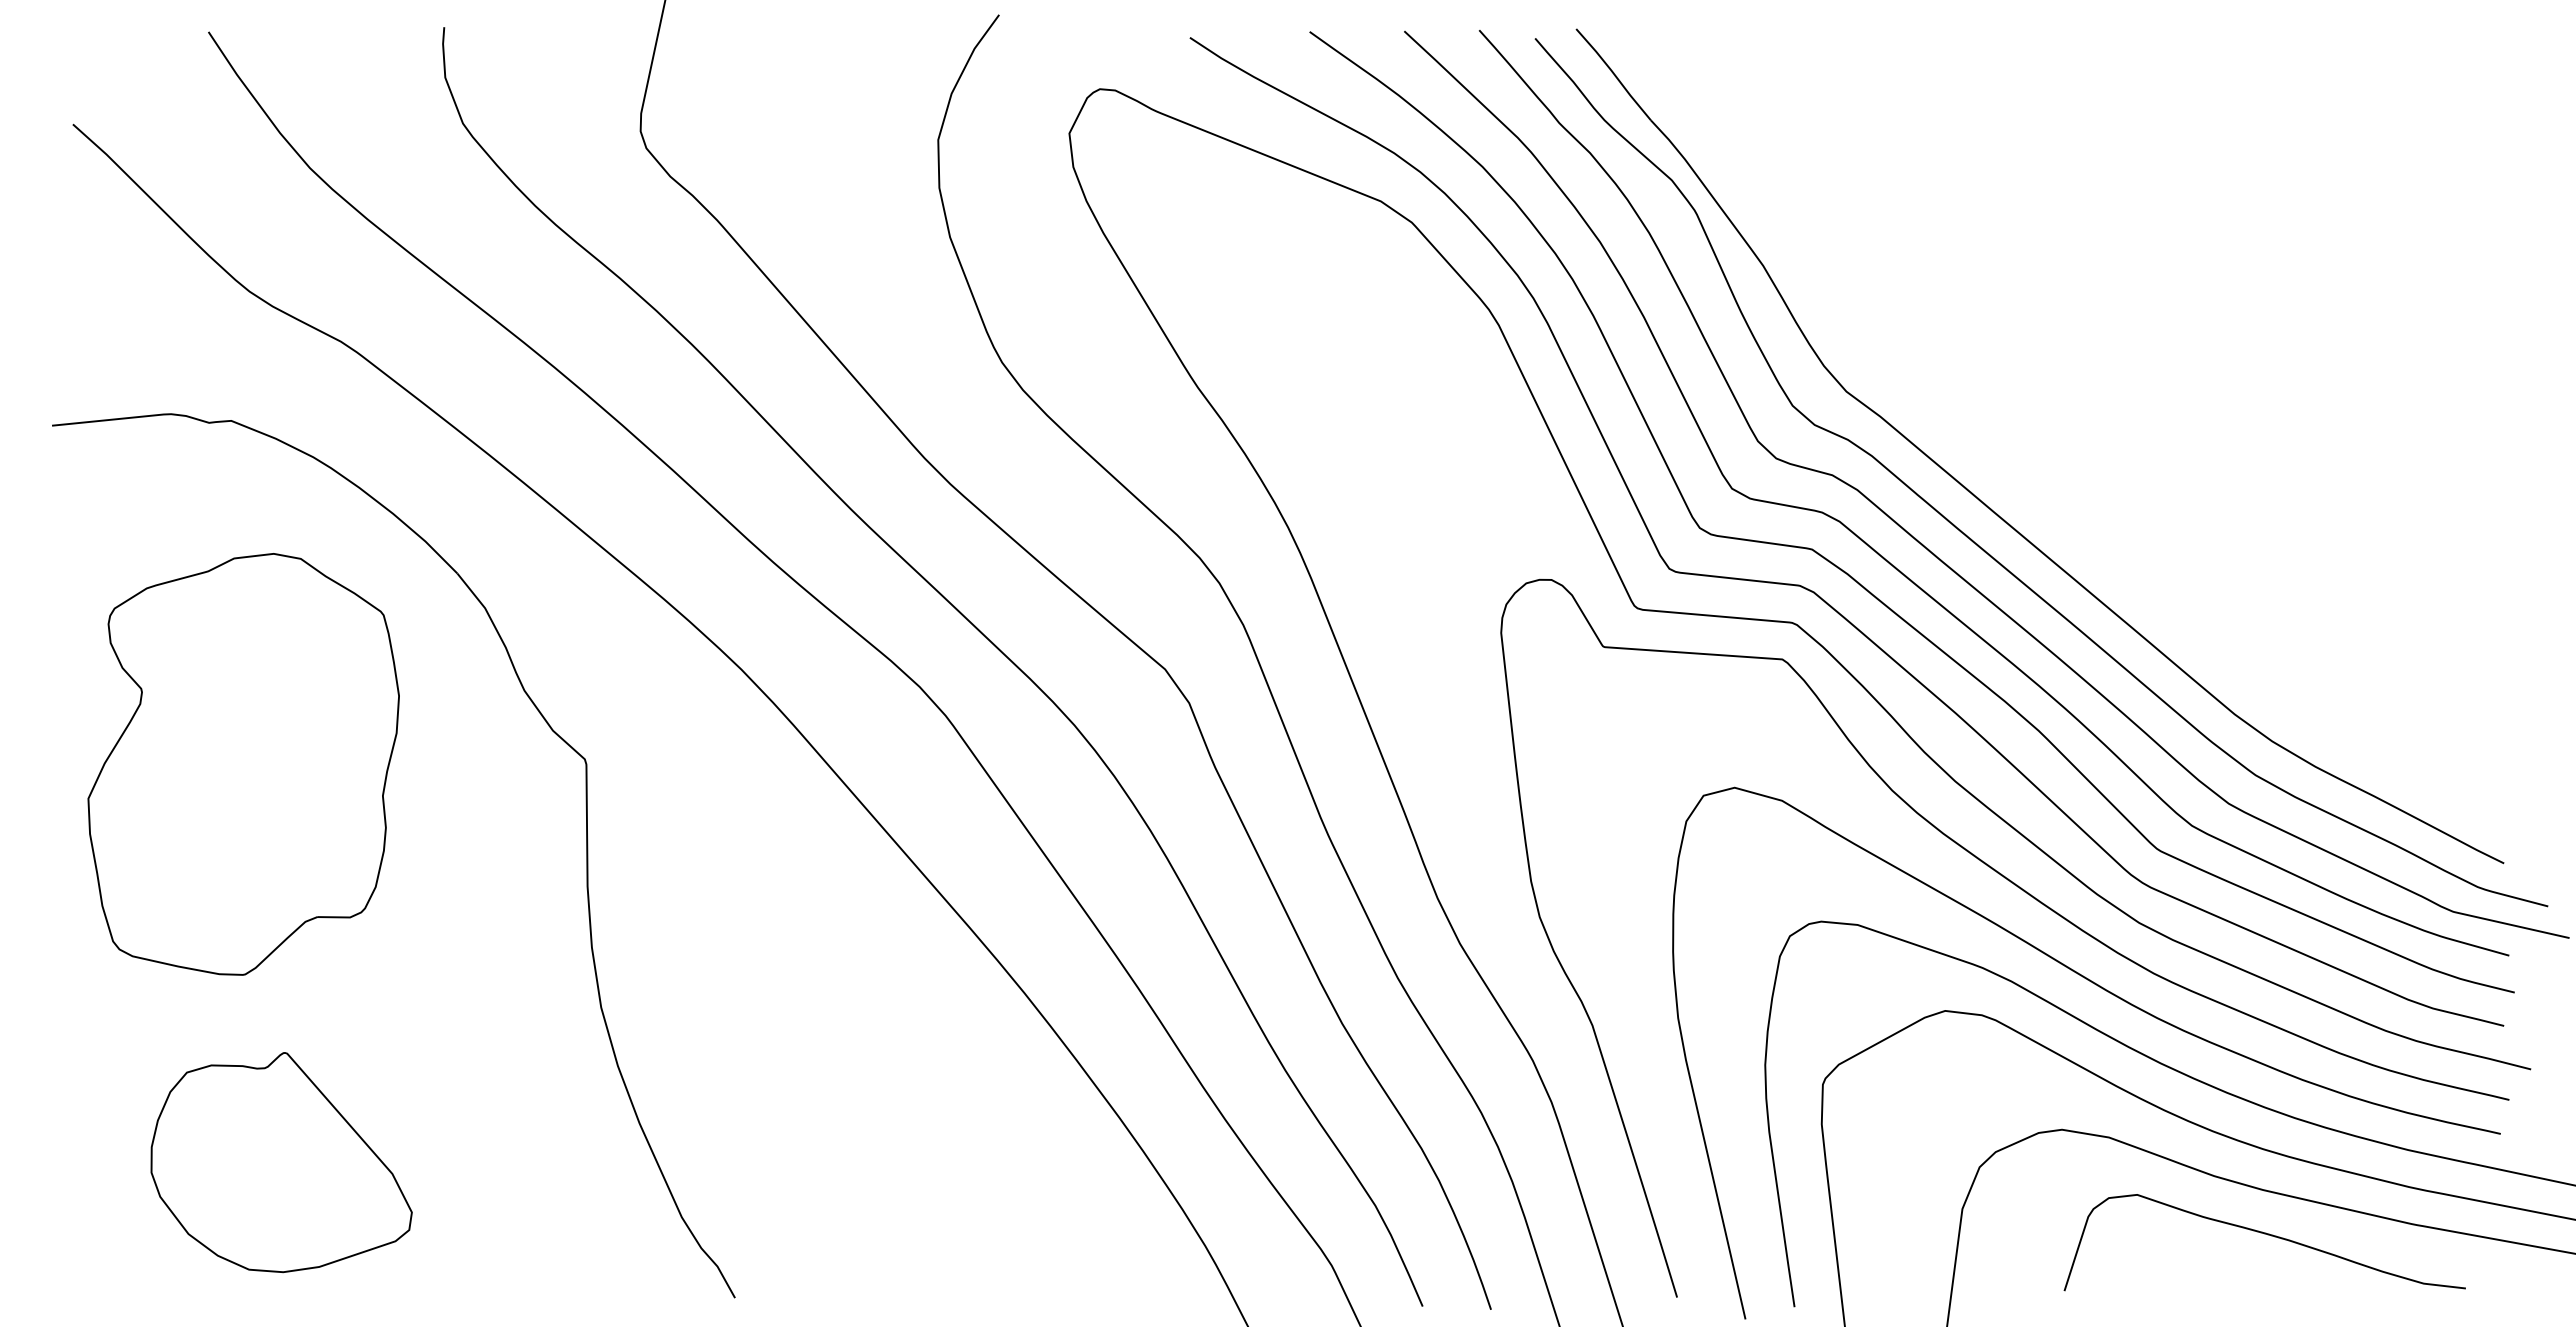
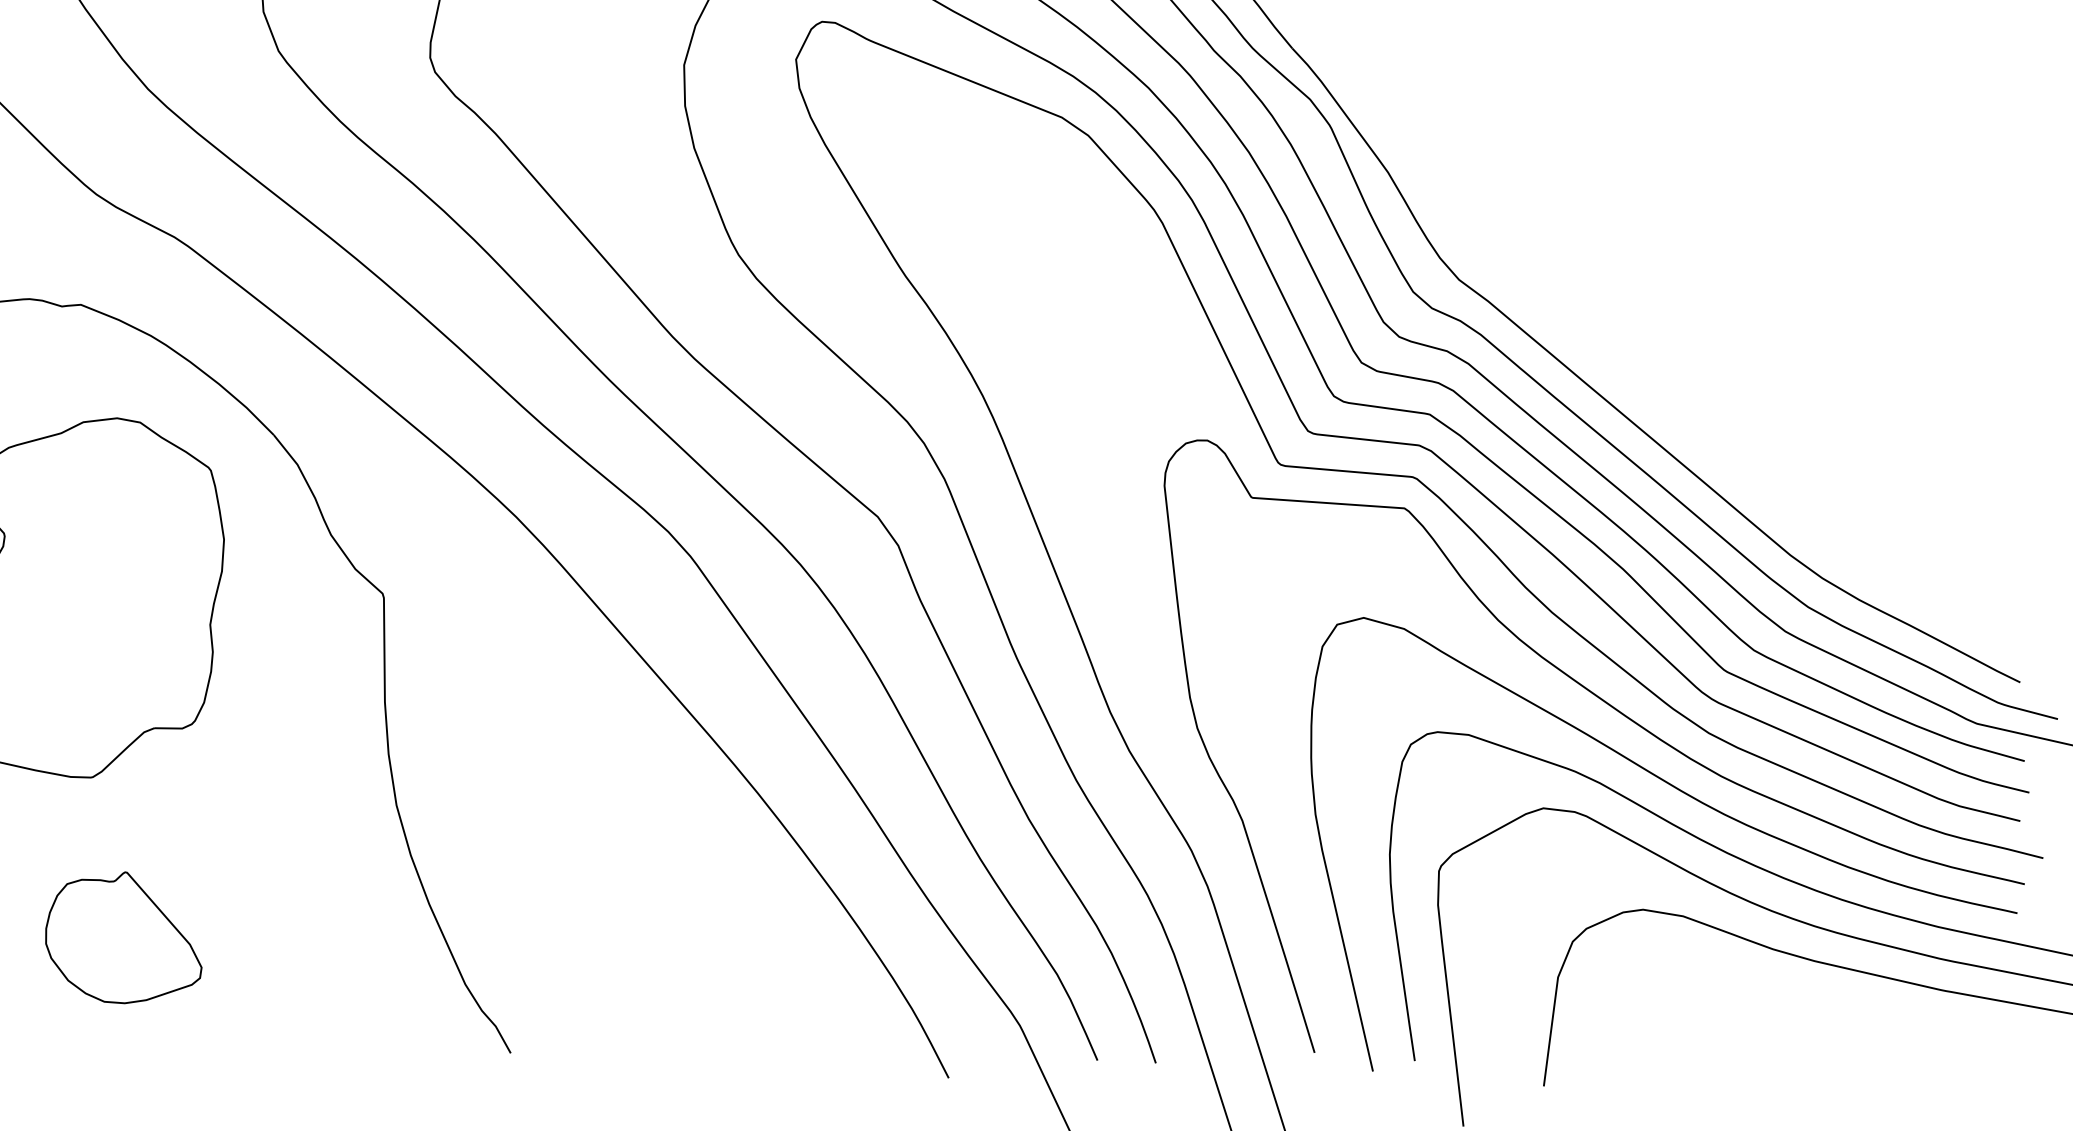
part: (281, 1162) -> (123, 937), size x0.7
curve: (2267, 1235) -> (1818, 999), removed

